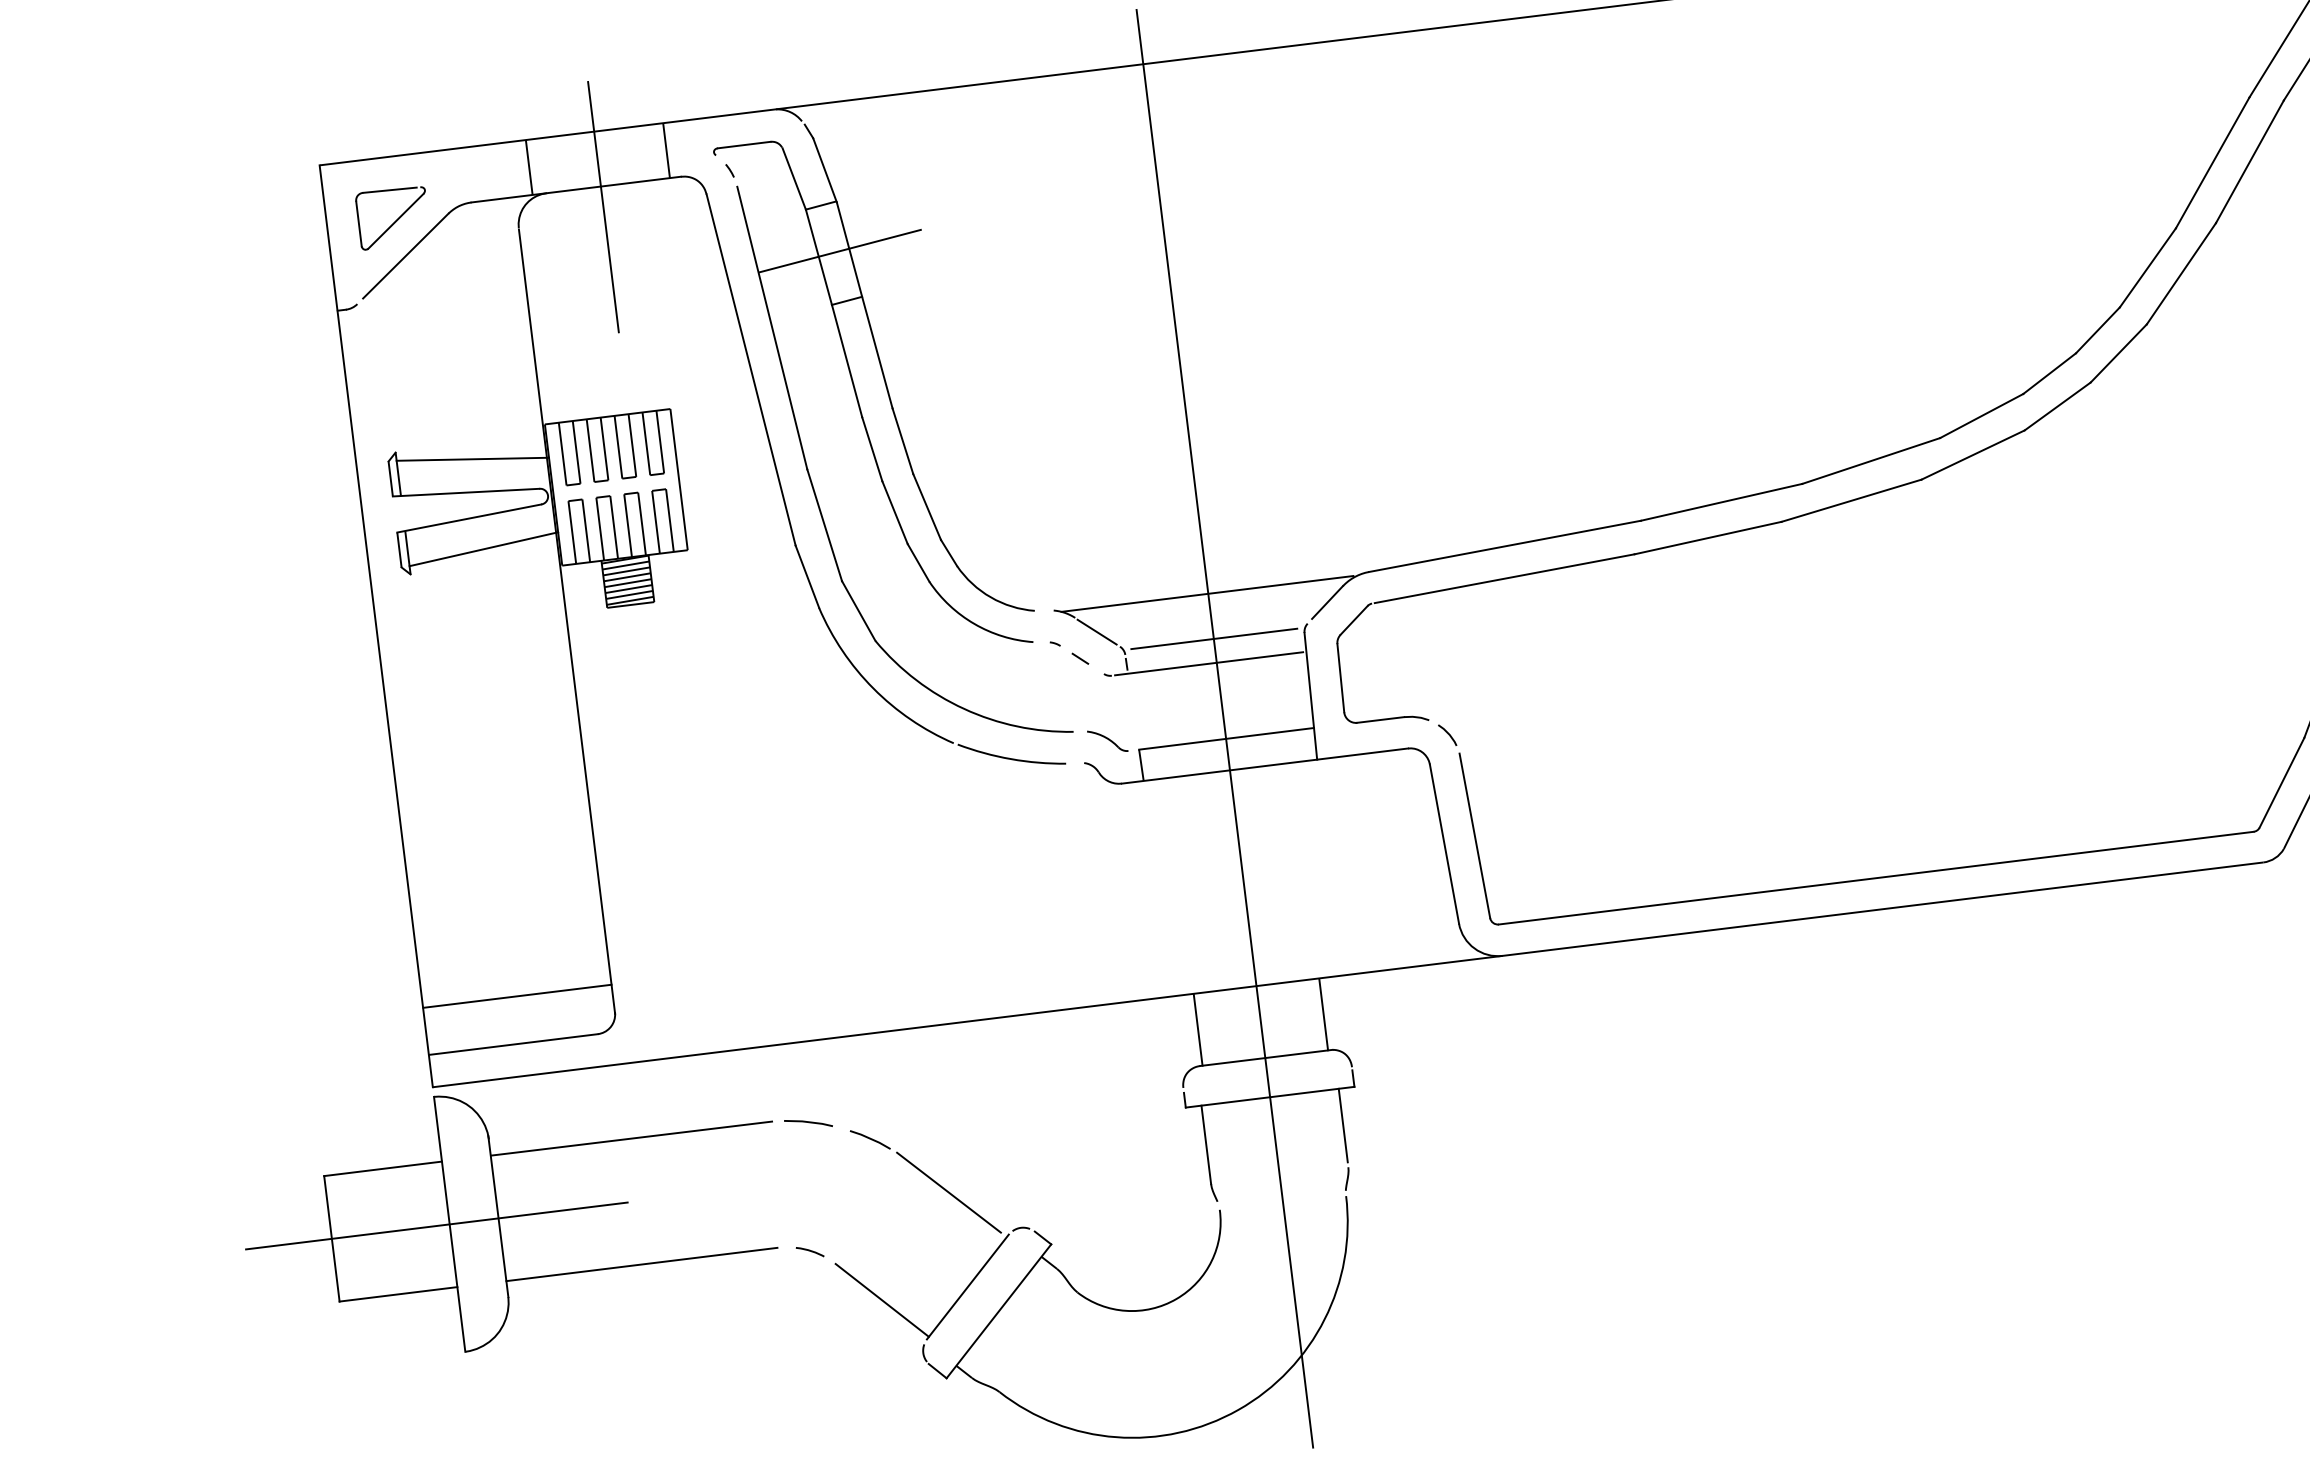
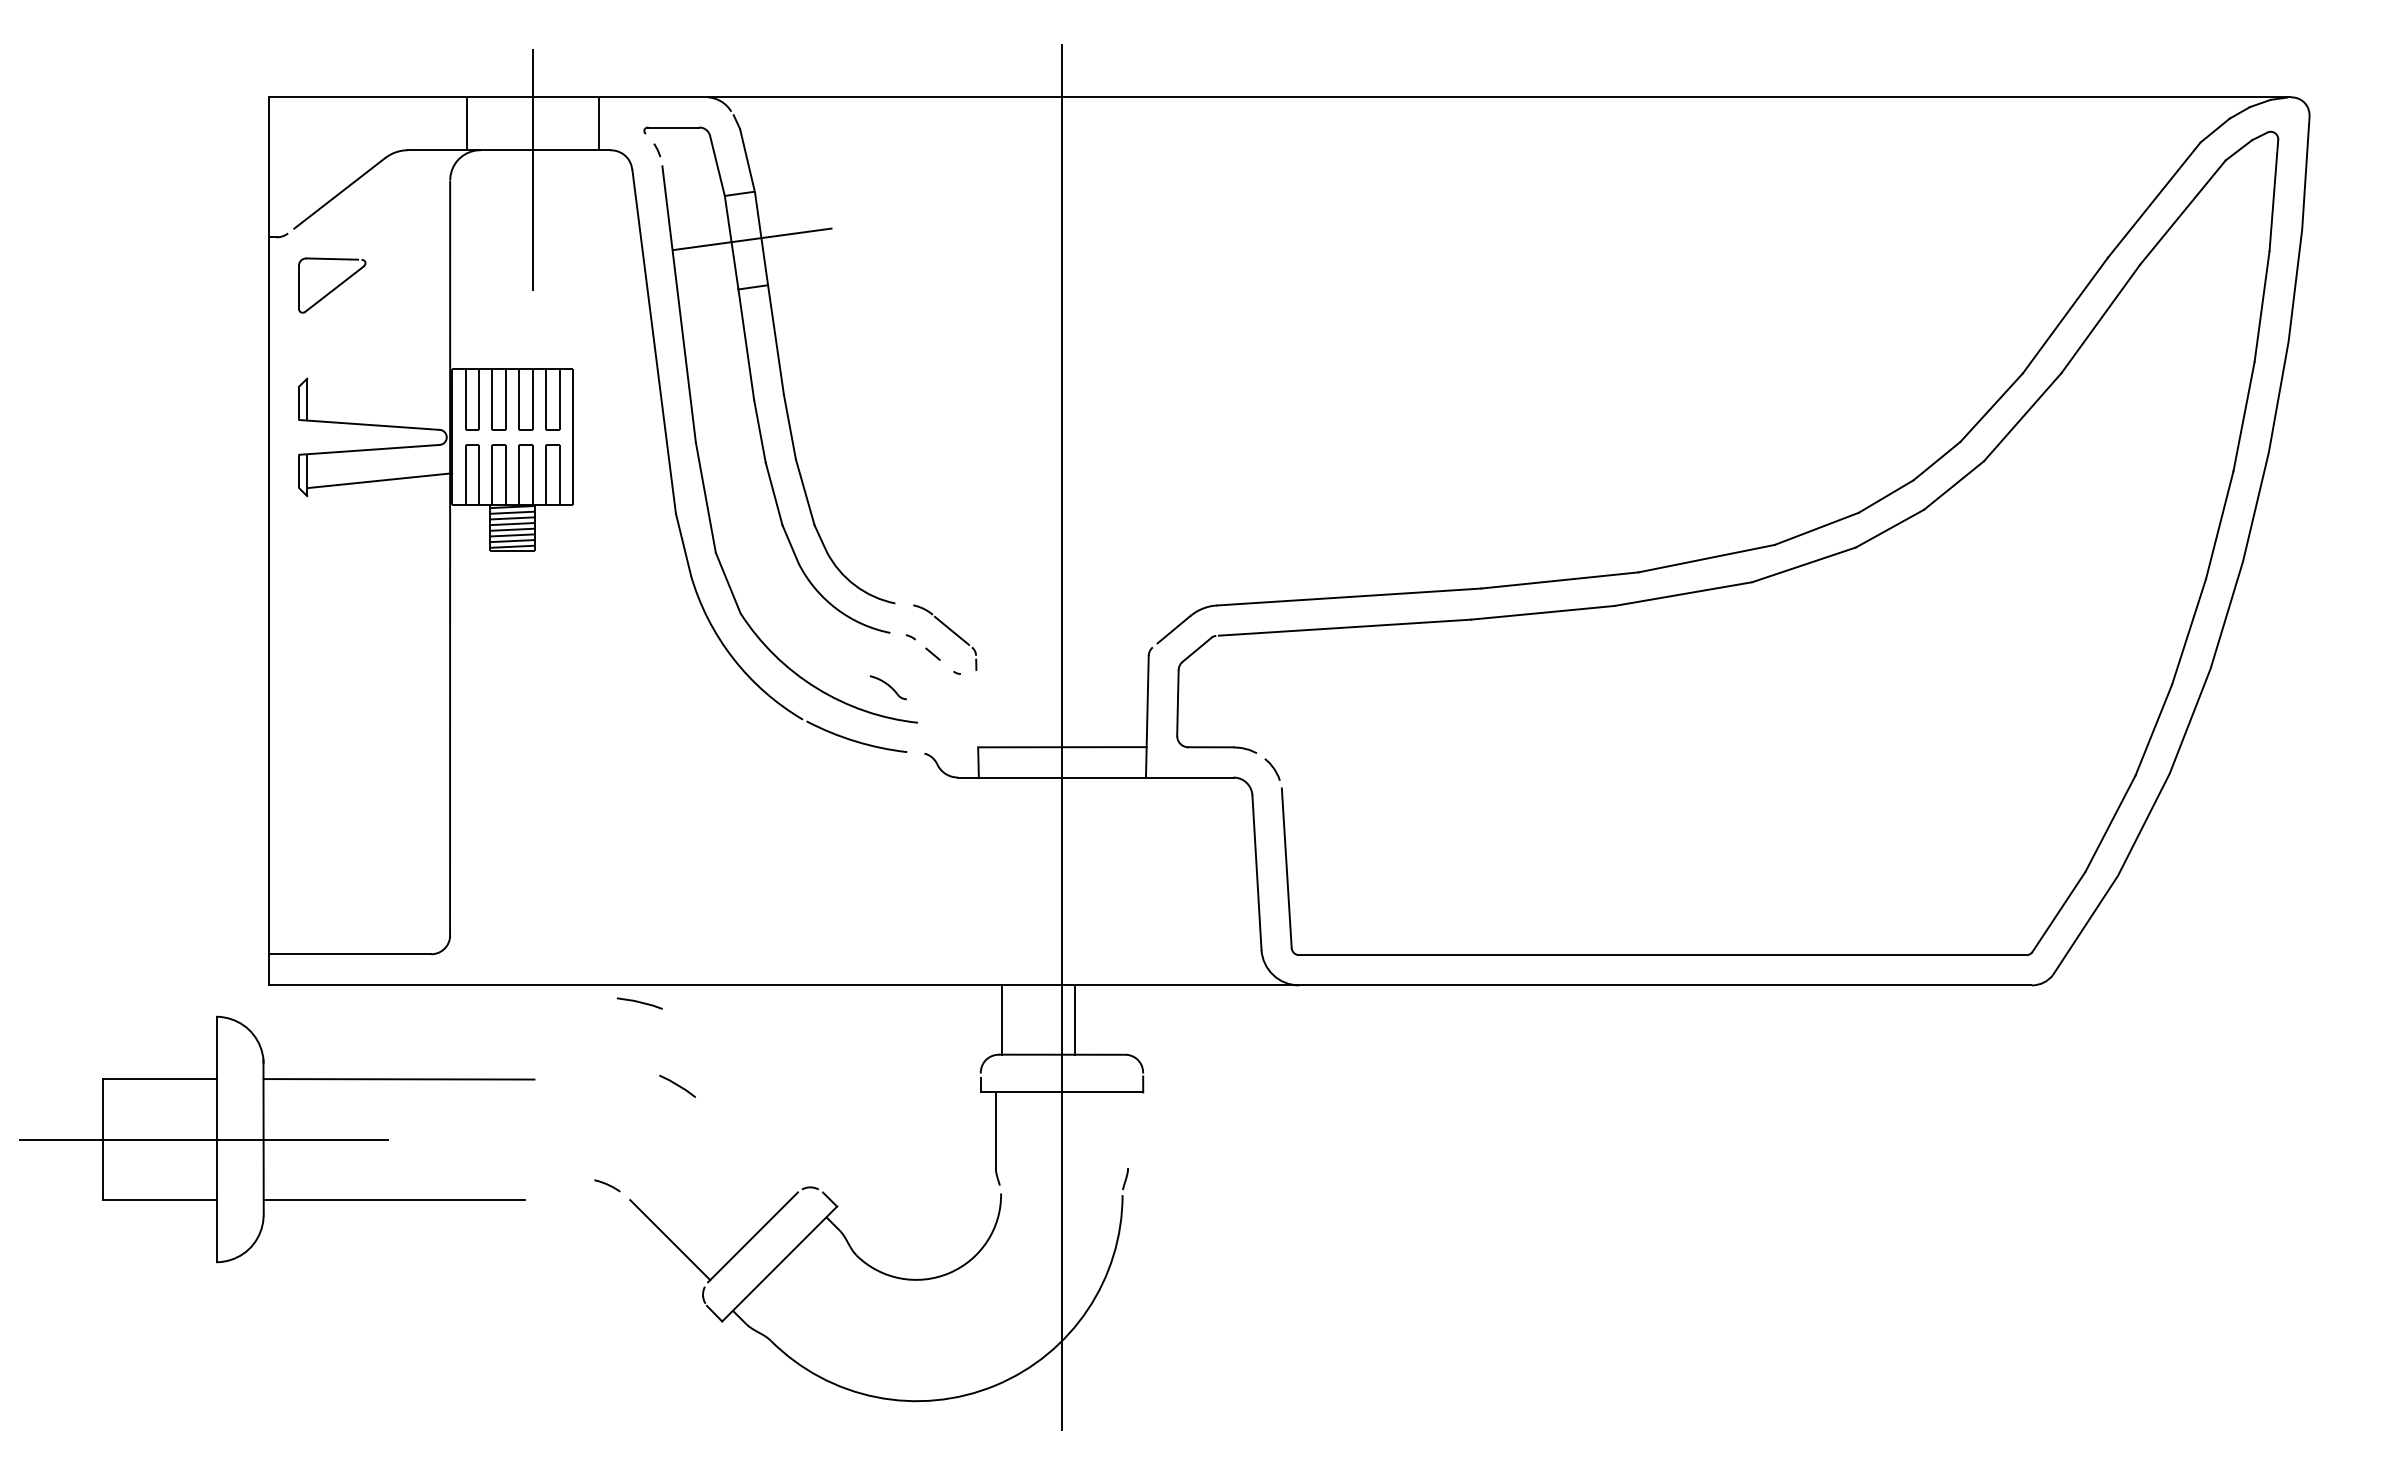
part: (393, 217) -> (332, 285), moved
line: (472, 458) -> (379, 393), removed
line: (1206, 594) -> (1060, 607), removed
line: (1214, 638) -> (1062, 650), removed
line: (1208, 663) -> (1054, 673), removed
part: (1106, 741) -> (887, 687), moved
line: (517, 995) -> (359, 908), removed
line: (1323, 1014) -> (1075, 1020), moved
line: (808, 1123) -> (639, 1003), moved
line: (1343, 1125) -> (1128, 1127), removed
line: (948, 1192) -> (745, 1145), removed
part: (512, 1216) -> (277, 1139), moved

